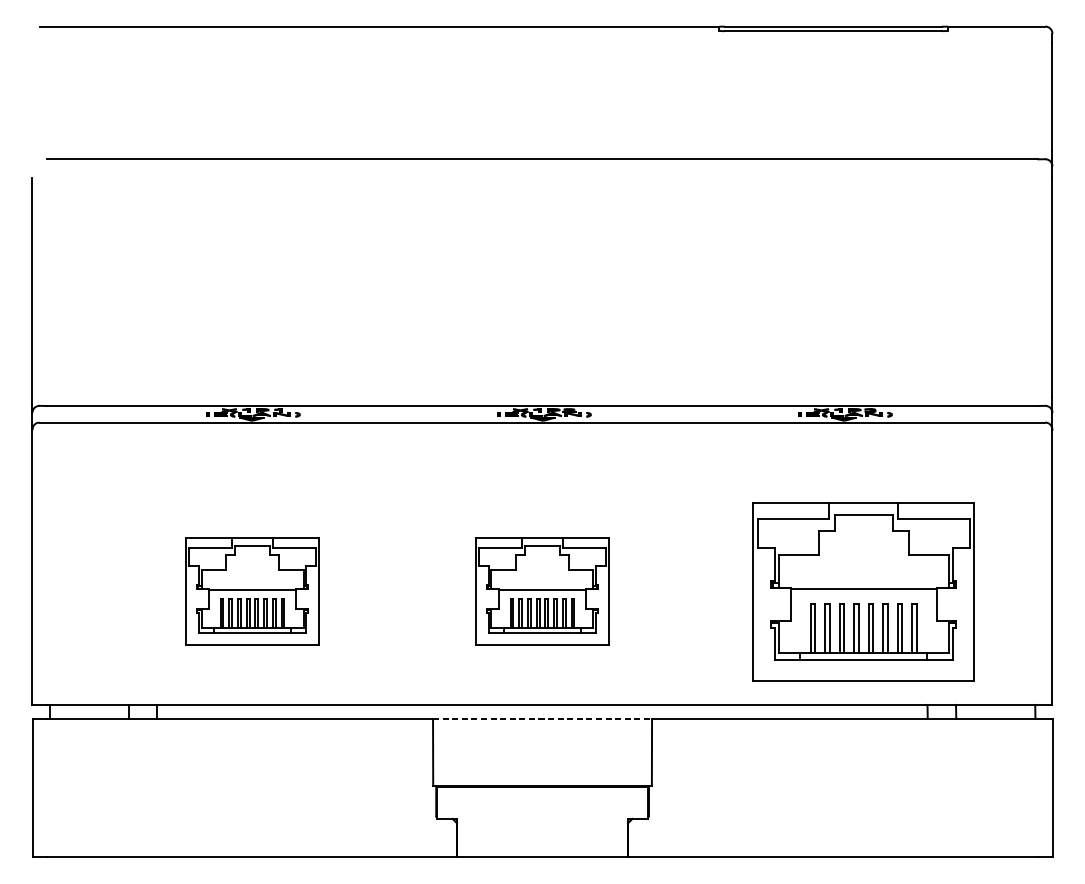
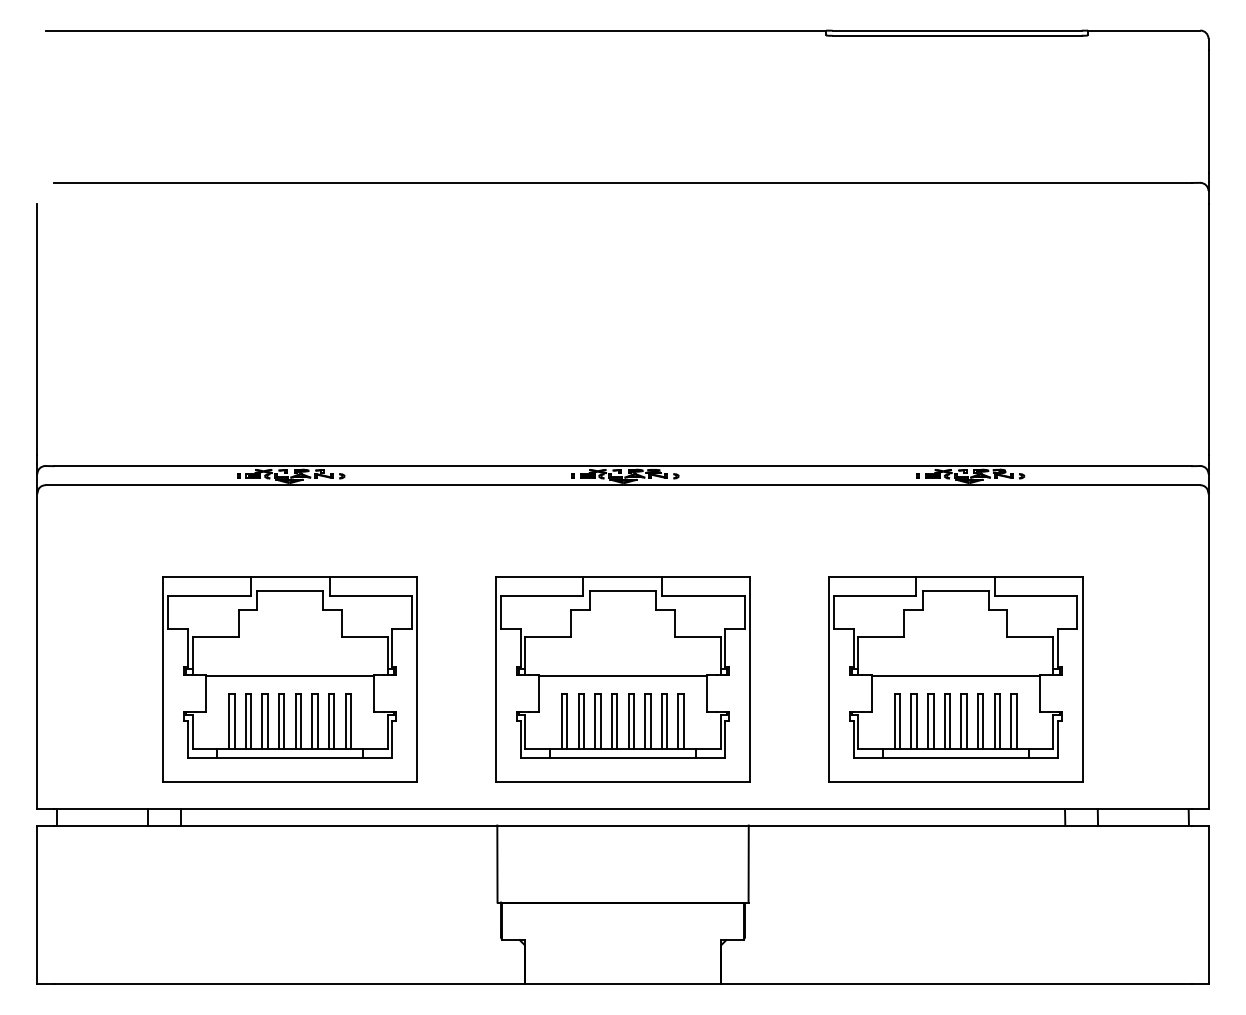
part: (252, 591) -> (289, 679), size x1.67
part: (542, 591) -> (622, 679), size x1.67
part: (863, 591) -> (955, 679), moved
line: (542, 718) -> (623, 825), dashed -> solid

